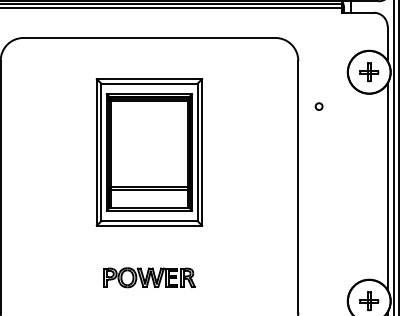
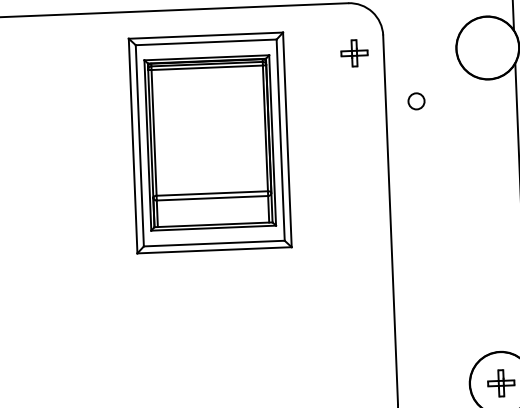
part: (369, 72) -> (354, 53), moved
circle: (318, 106) -> (415, 101), size x1.6
part: (149, 152) -> (210, 143), moved
part: (149, 277) -> (177, 361), removed

